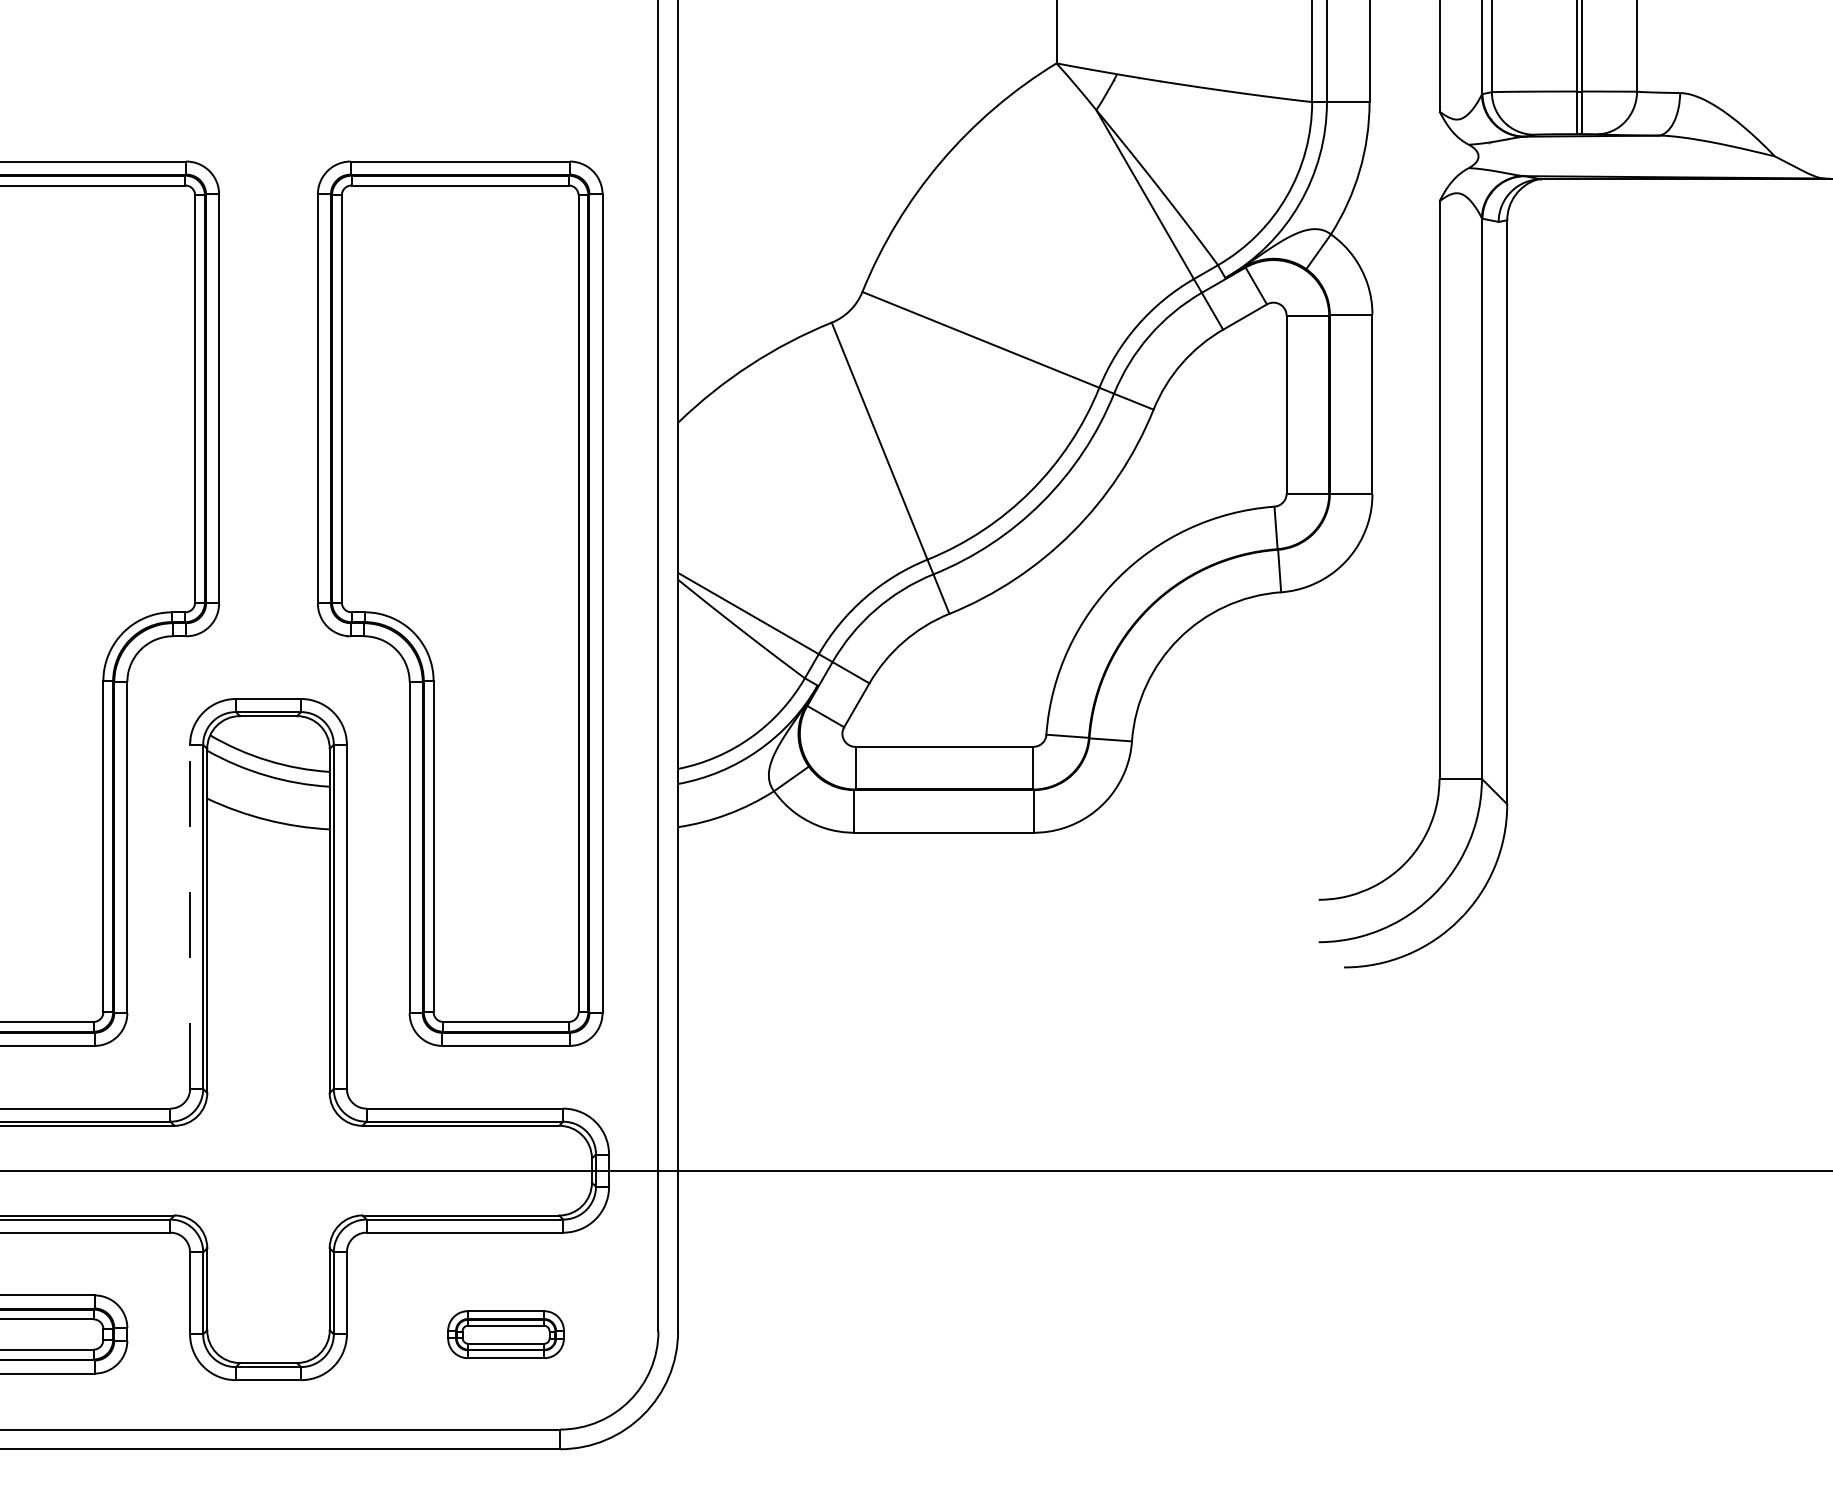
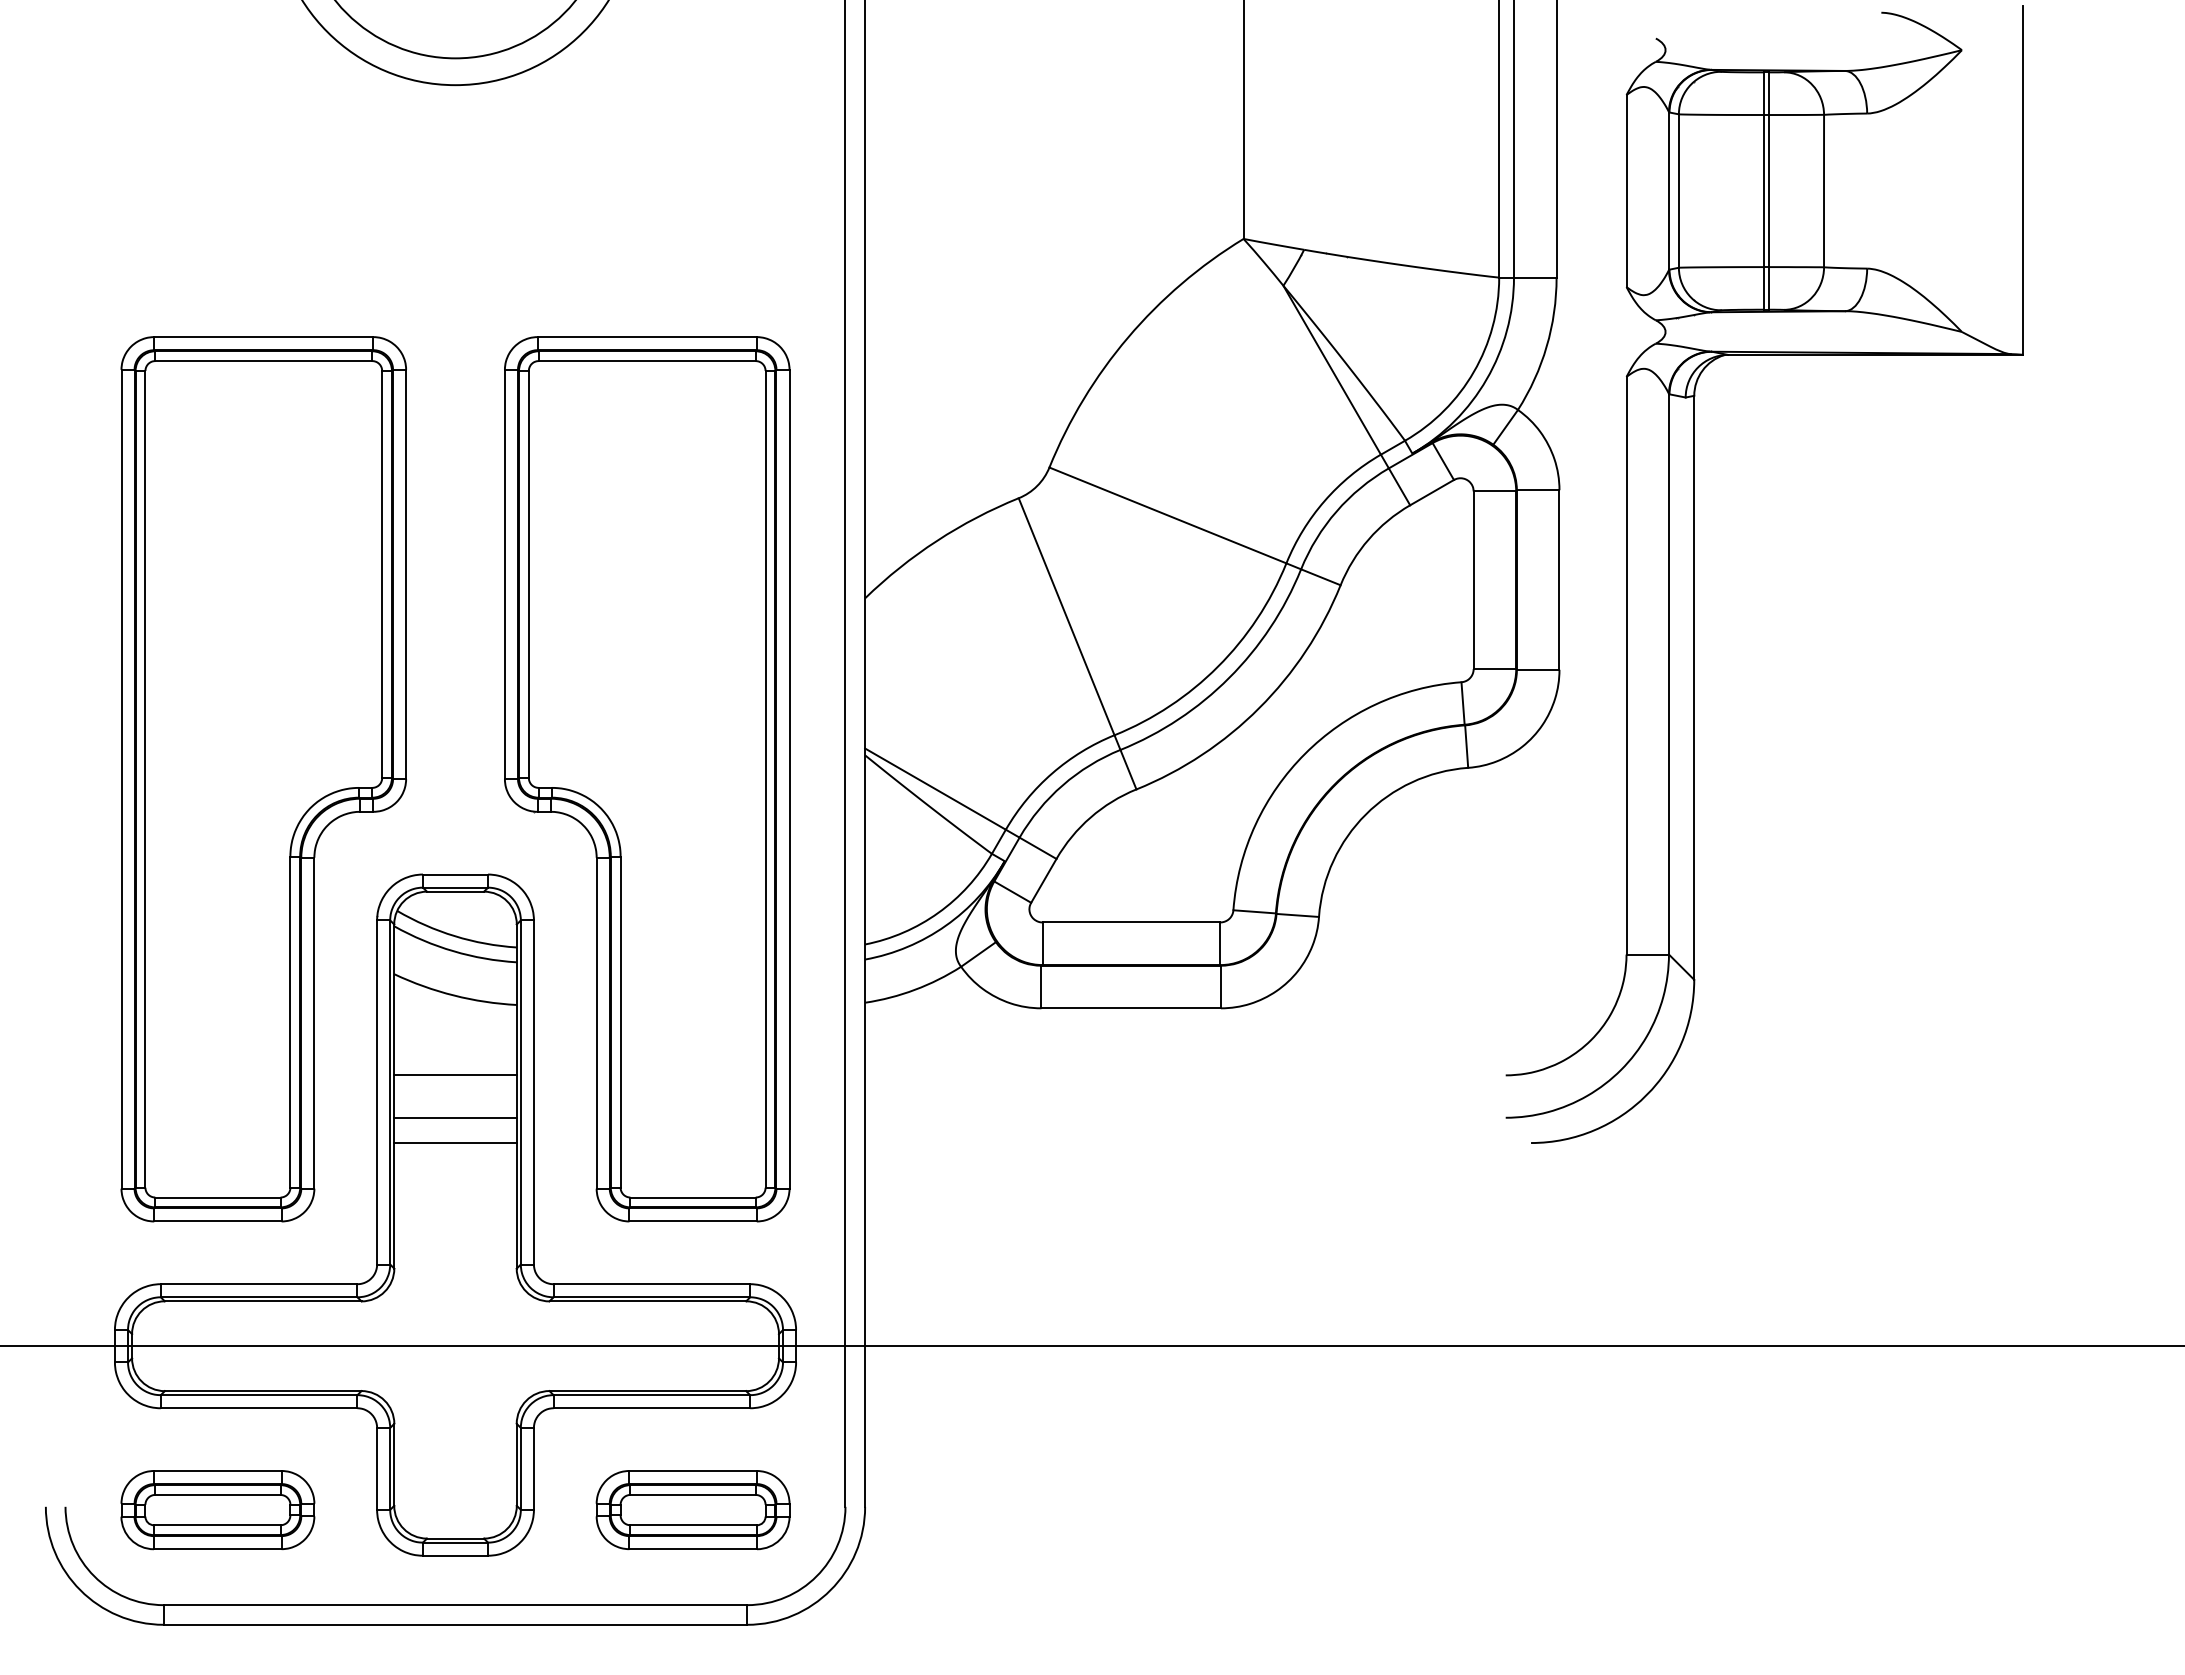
line: (268, 899) -> (455, 1075), added
line: (190, 915) -> (377, 1091), dashed -> solid
line: (268, 941) -> (455, 1117), added
line: (268, 967) -> (455, 1143), added
part: (505, 1334) -> (692, 1510), size x1.67

